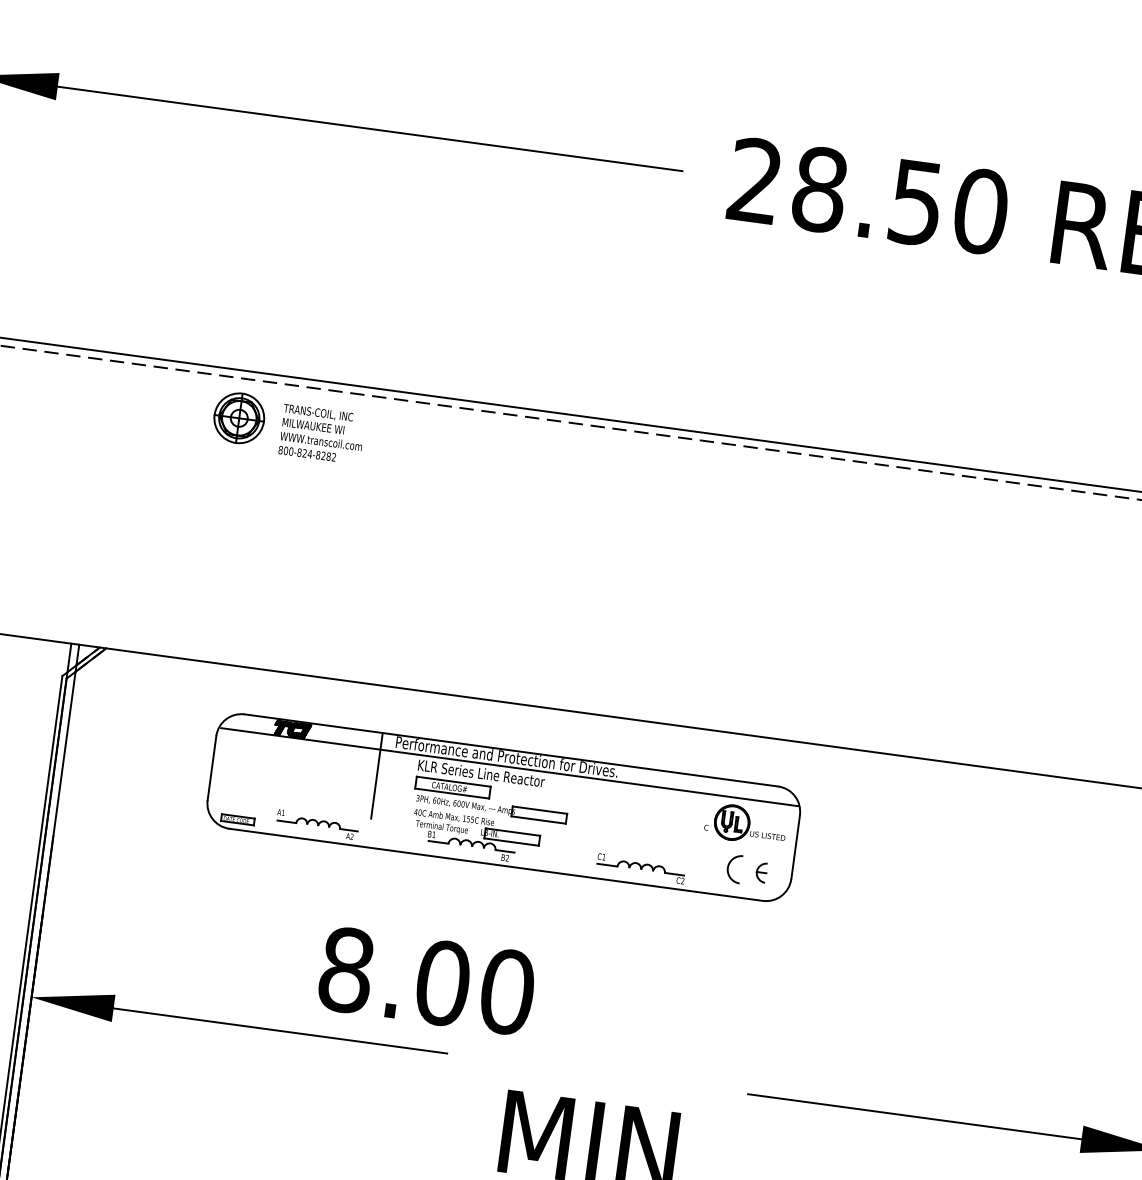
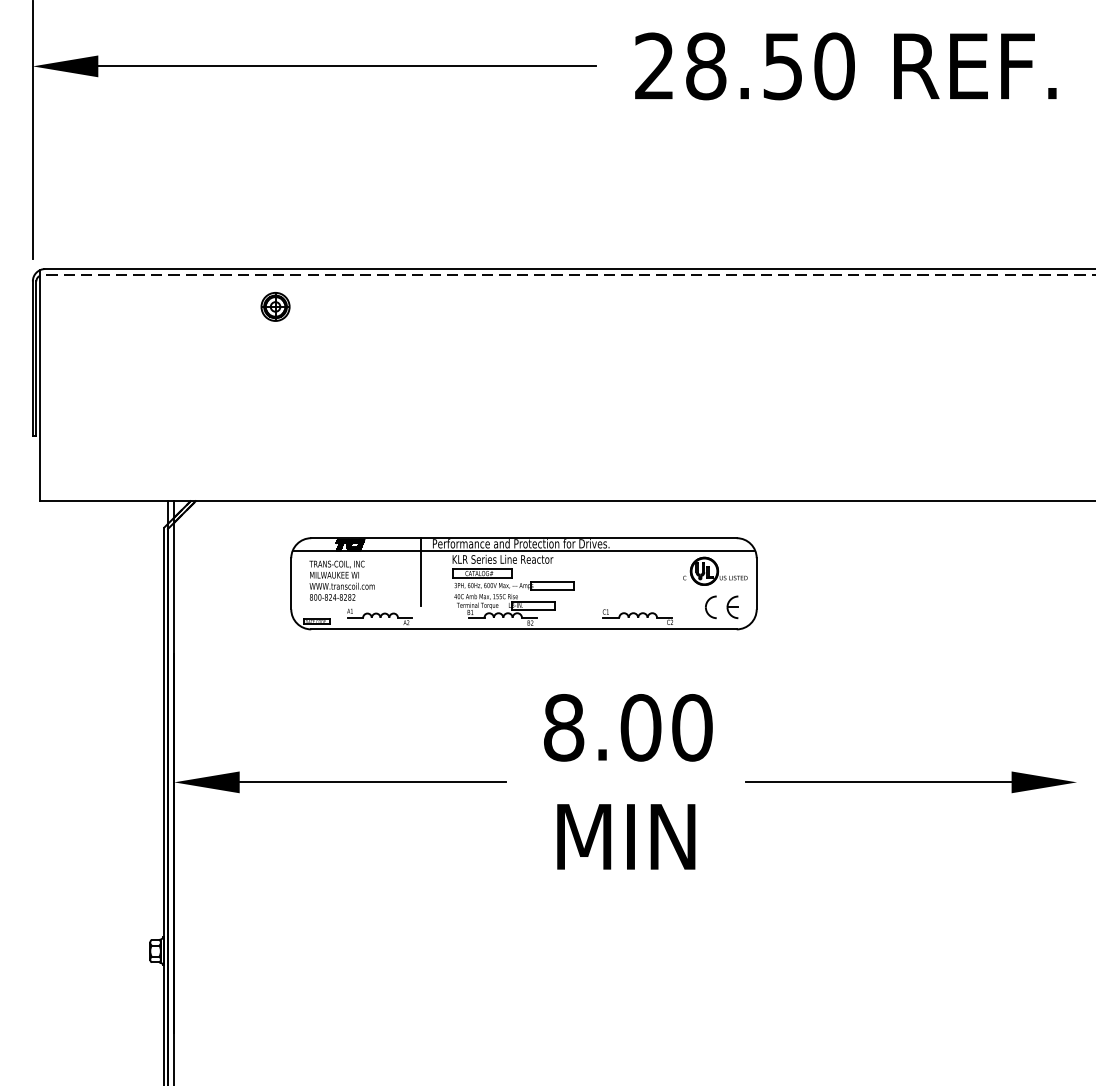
part: (239, 417) -> (275, 306), size x0.71
text: (321, 434) -> (341, 580), moved
part: (761, 872) -> (732, 607), size x1.43
text: (427, 980) -> (628, 727), moved

